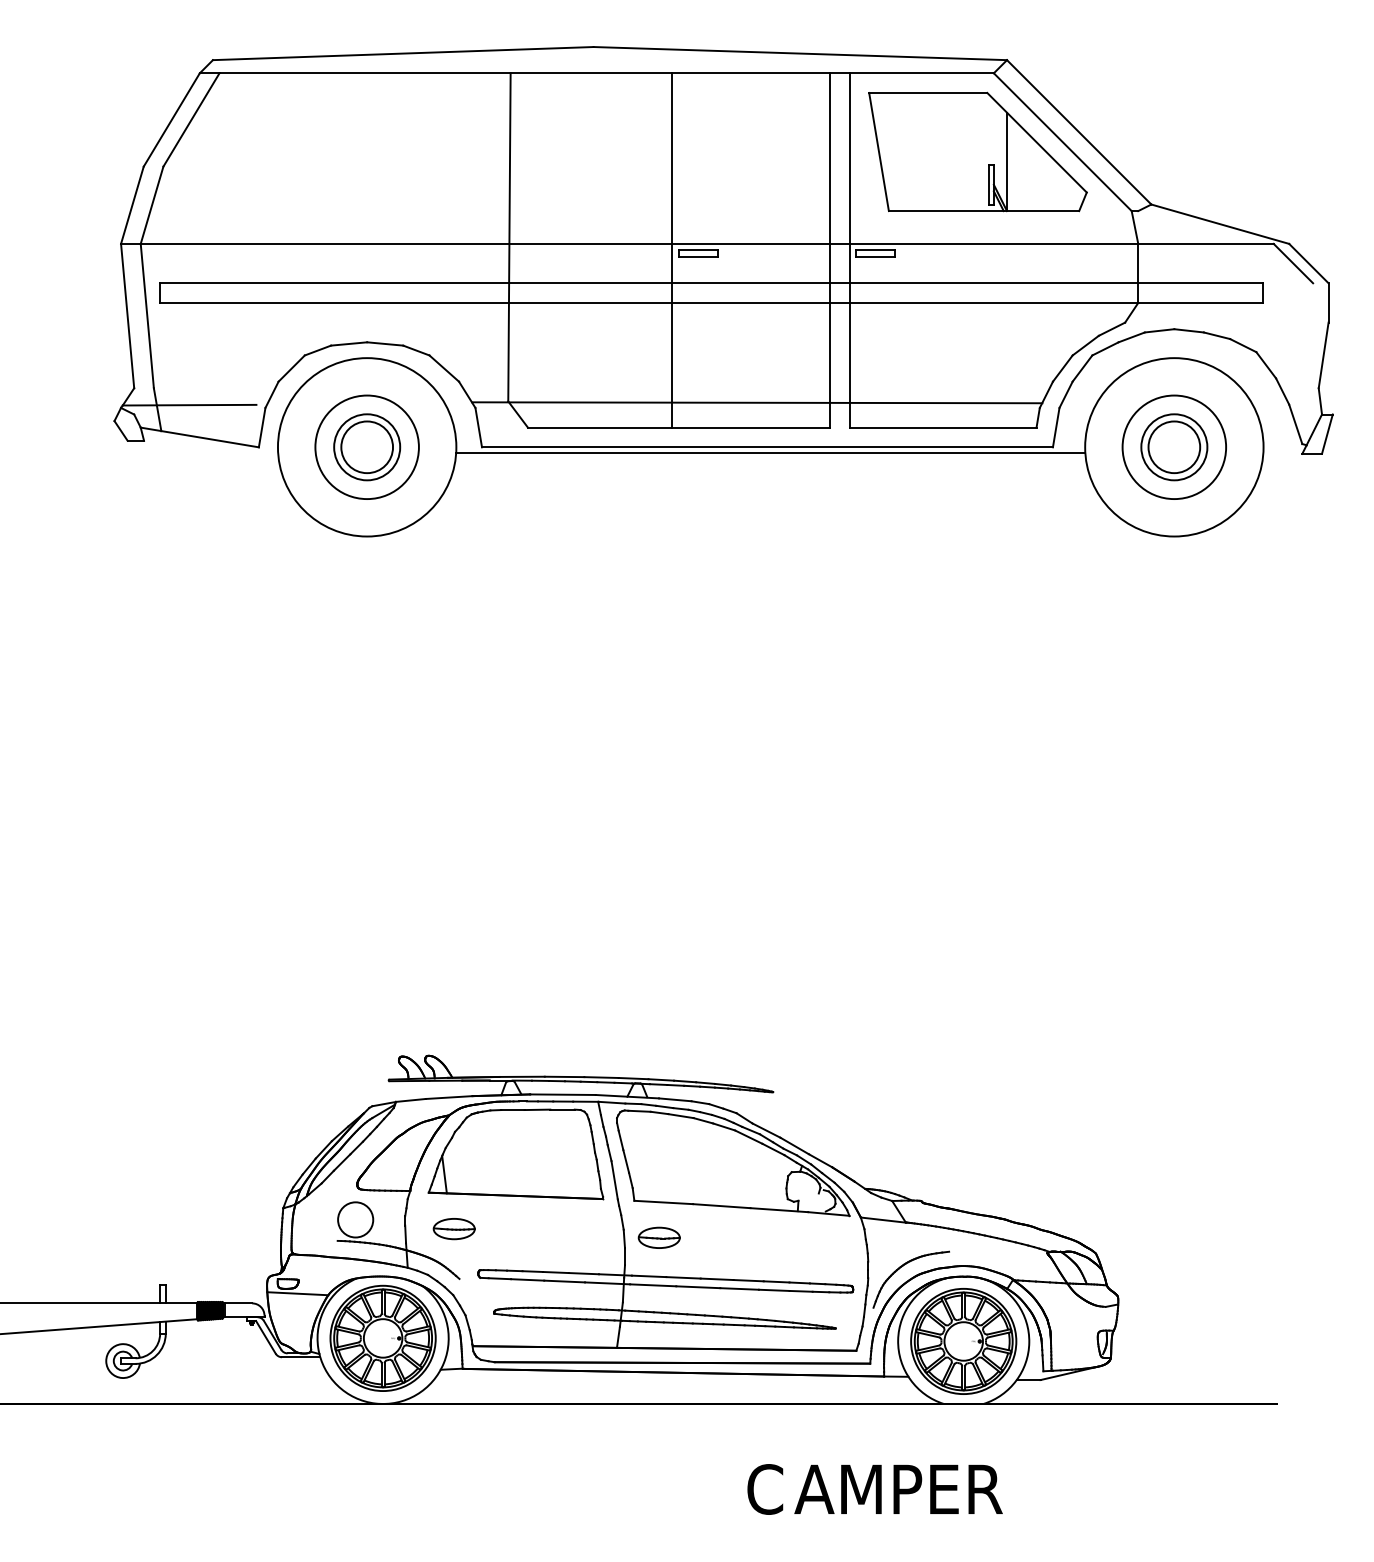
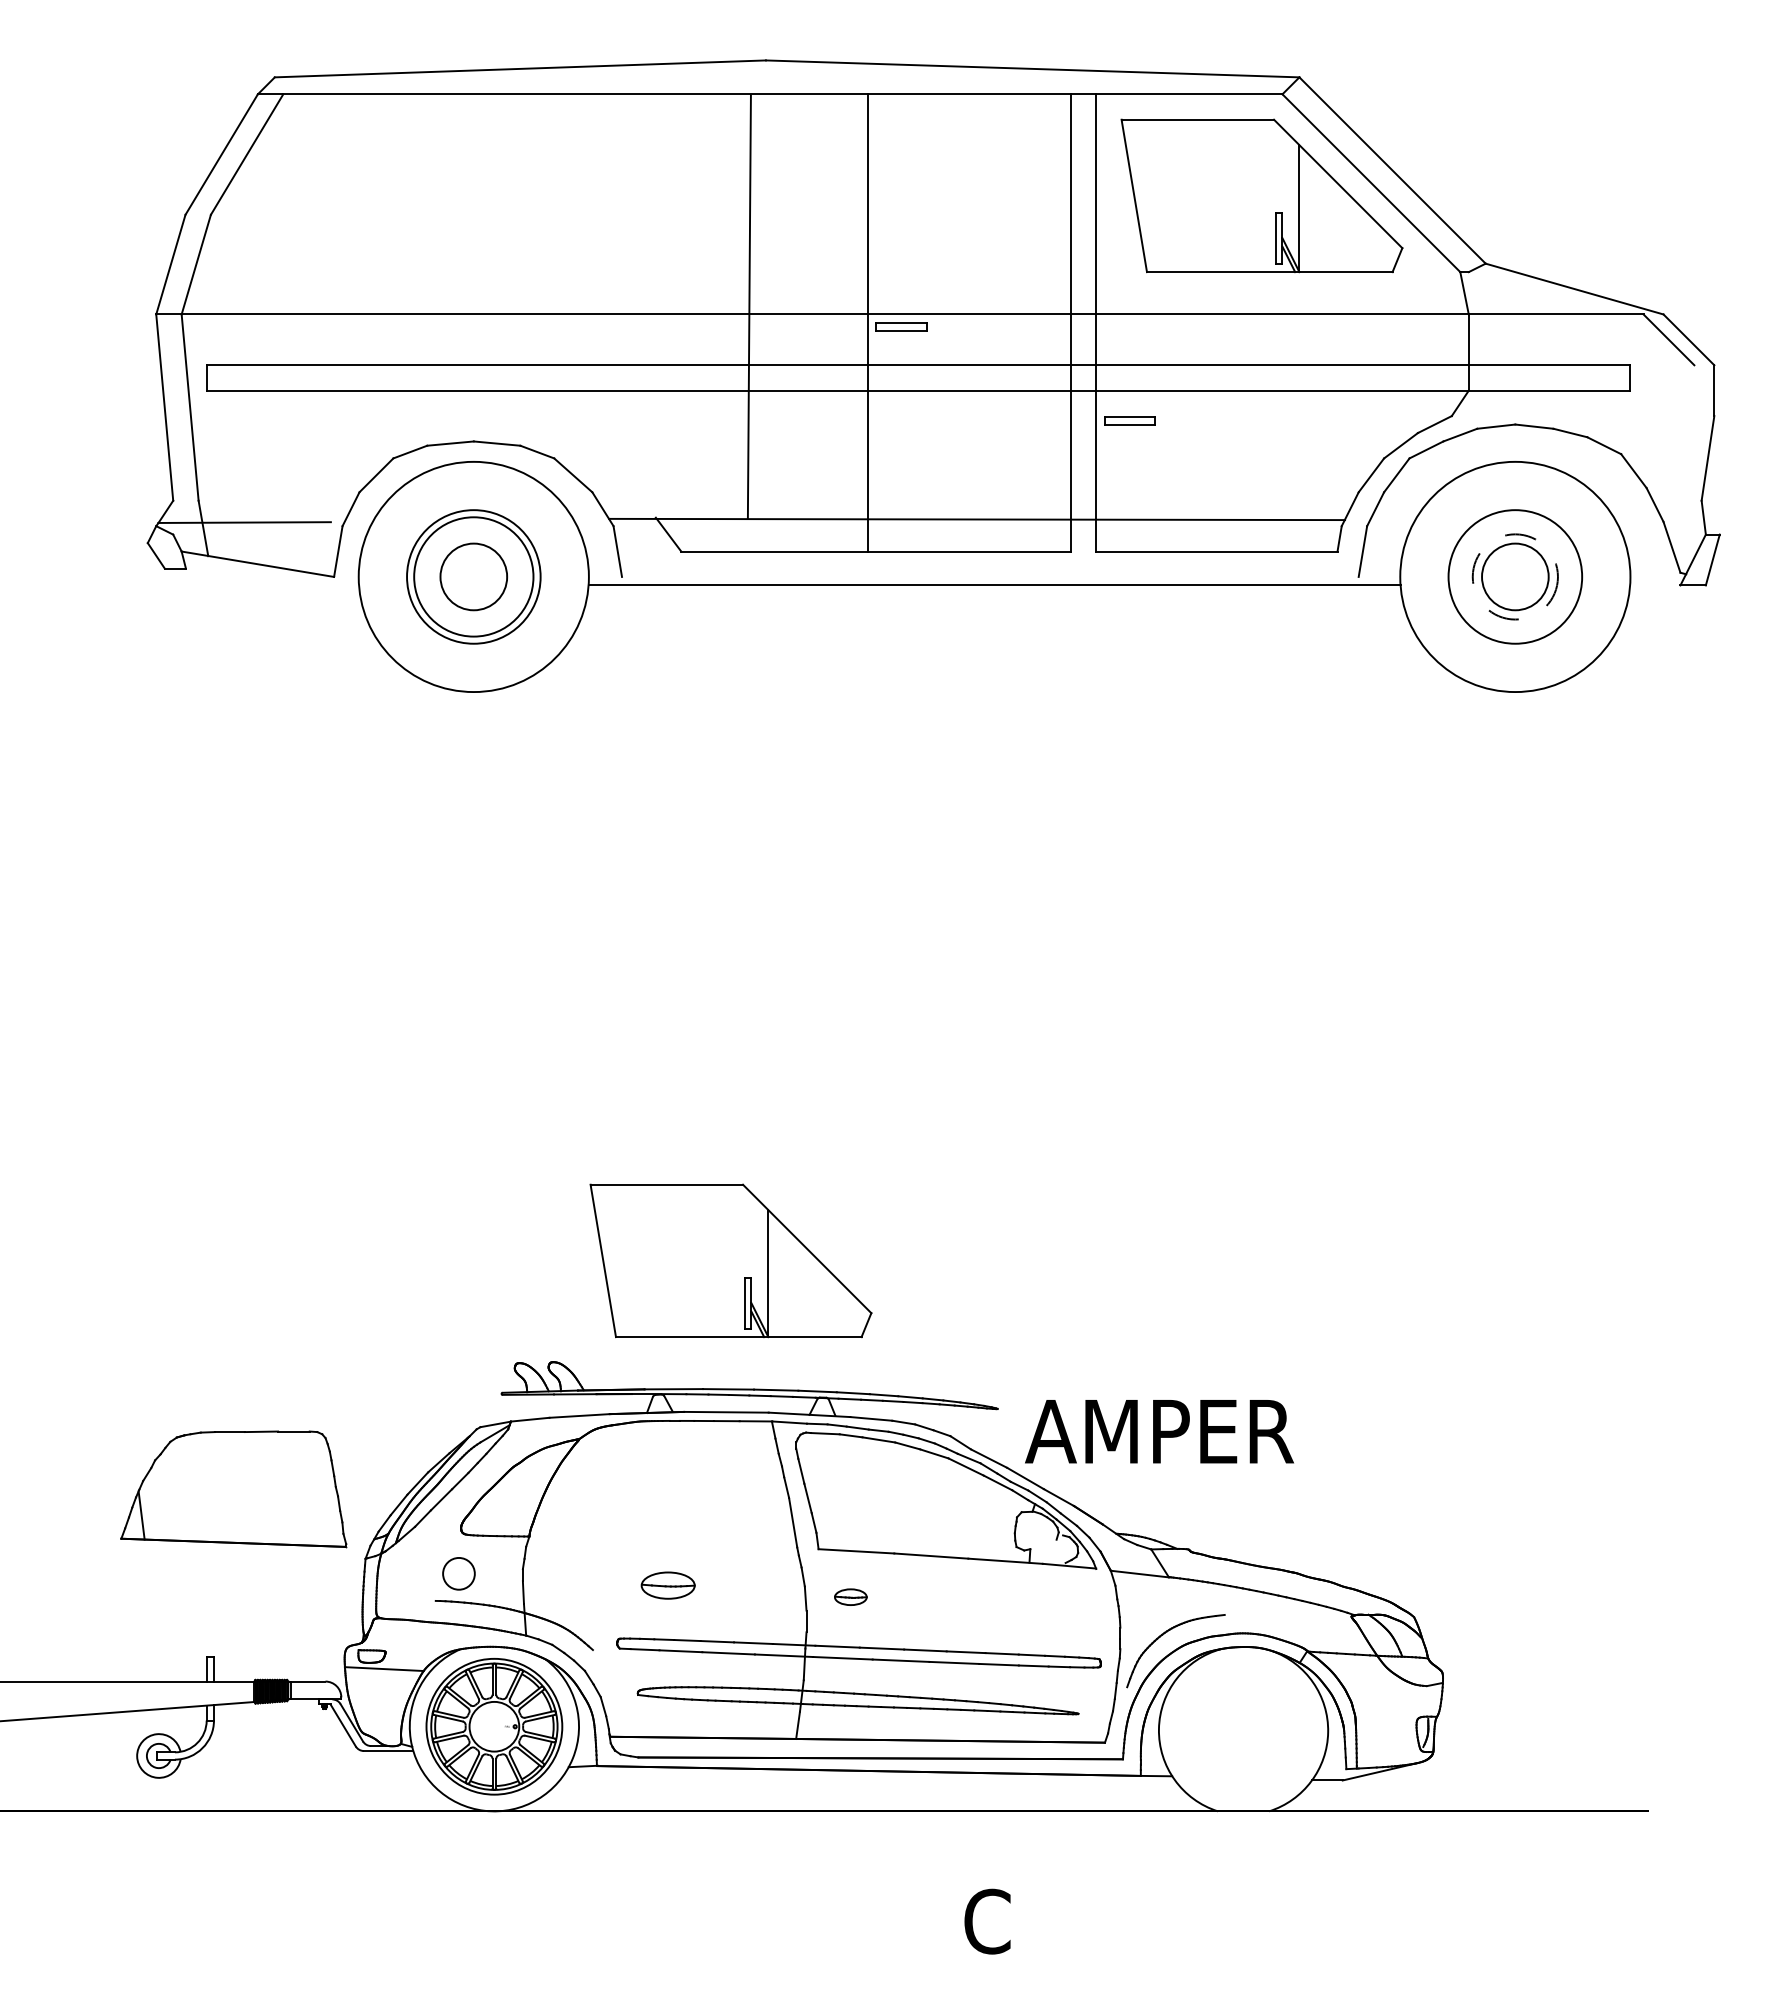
line: (508, 236) -> (748, 306), moved
part: (875, 253) -> (1129, 420), moved
circle: (366, 446) -> (473, 576), size x1.4
line: (767, 446) -> (990, 576), removed
circle: (1173, 446) -> (1514, 576), solid -> dashed
part: (566, 977) -> (730, 1260), added
part: (515, 1154) -> (233, 1489), moved
circle: (355, 1219) -> (458, 1573), size x0.7
part: (453, 1228) -> (667, 1585), moved
part: (659, 1238) -> (850, 1597), size x0.6
part: (963, 1341) -> (1243, 1730), removed
text: (898, 1489) -> (1159, 1431), moved

